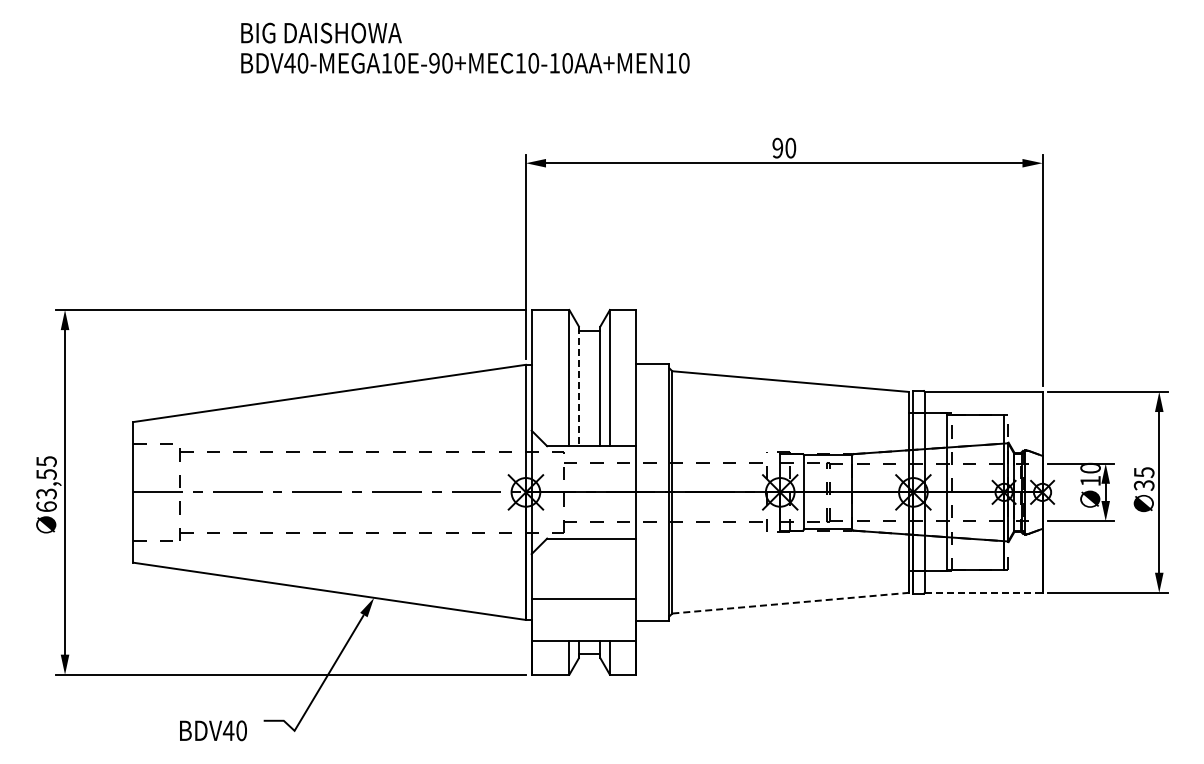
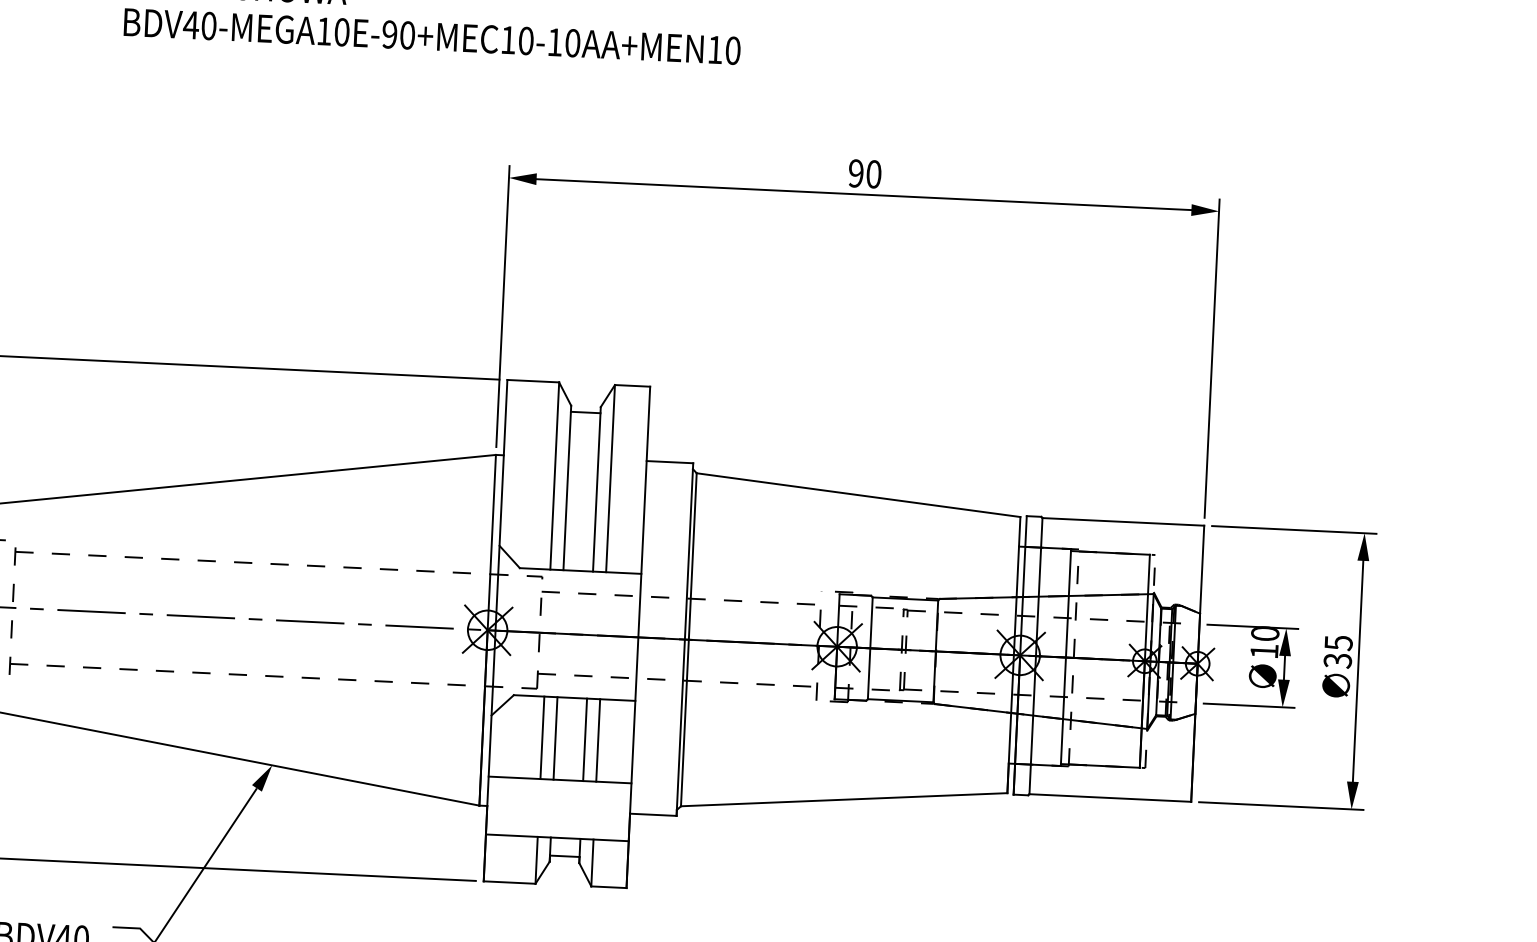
line: (578, 386) -> (566, 488), dashed -> solid
line: (569, 568) -> (542, 737), added
line: (578, 568) -> (554, 738), added
line: (600, 568) -> (585, 739), added
line: (609, 568) -> (597, 740), added
line: (983, 592) -> (1110, 797), dashed -> solid
line: (790, 603) -> (844, 800), dashed -> solid

